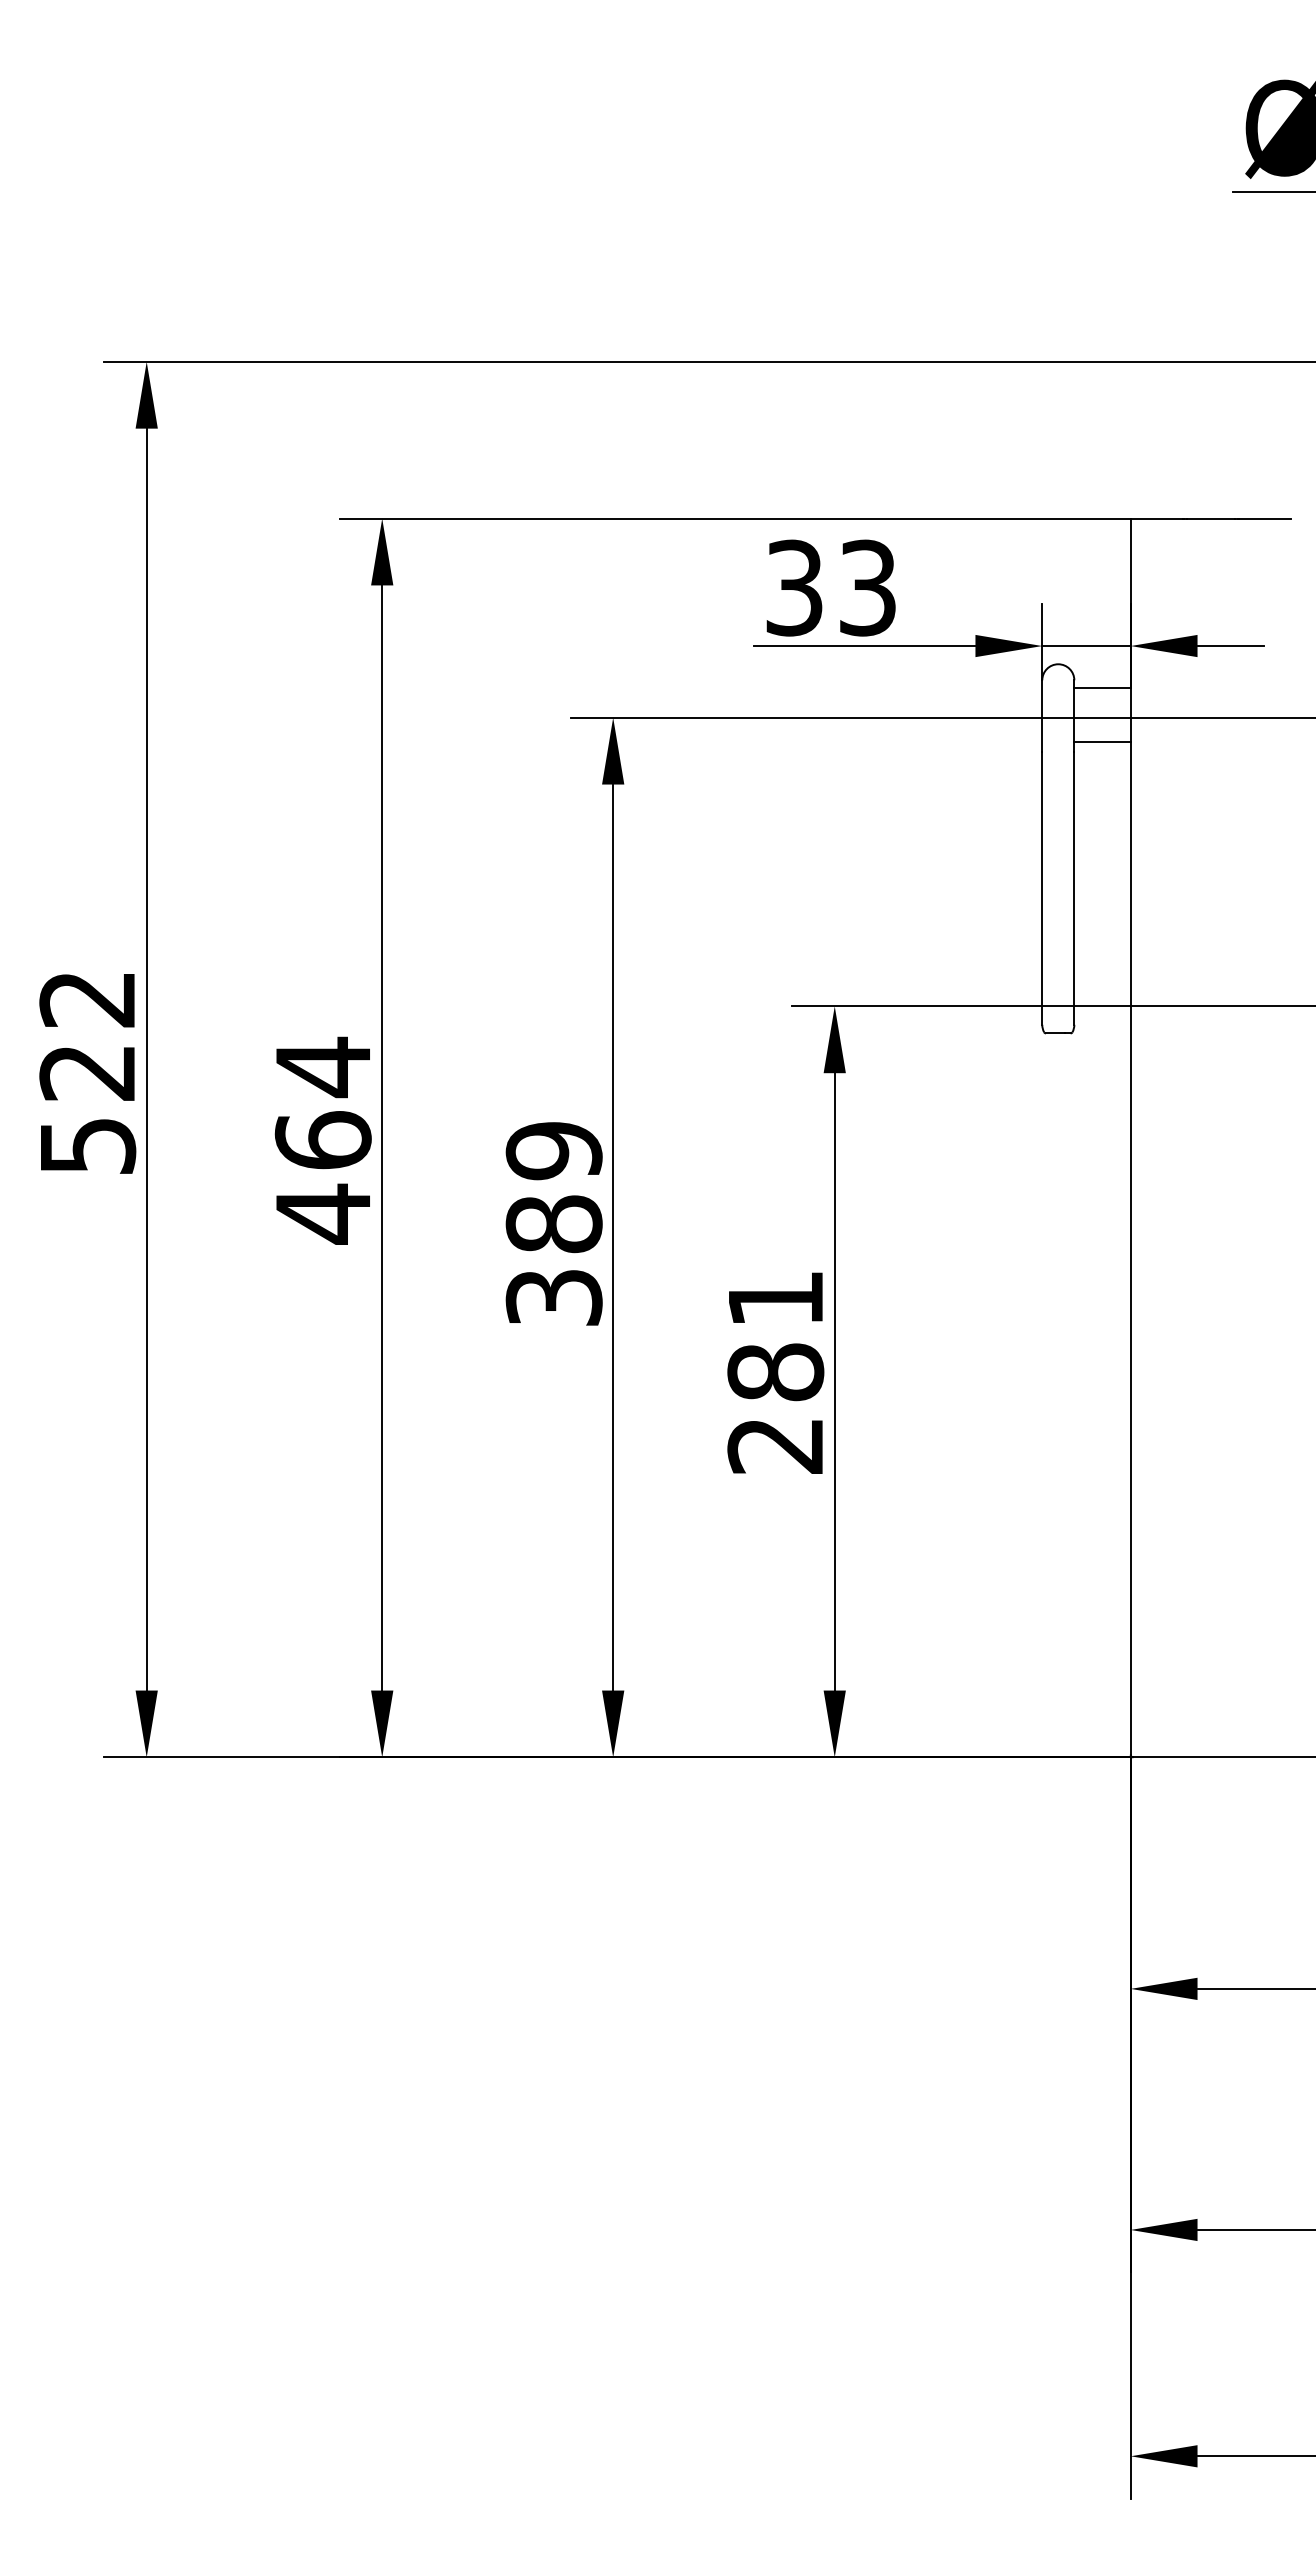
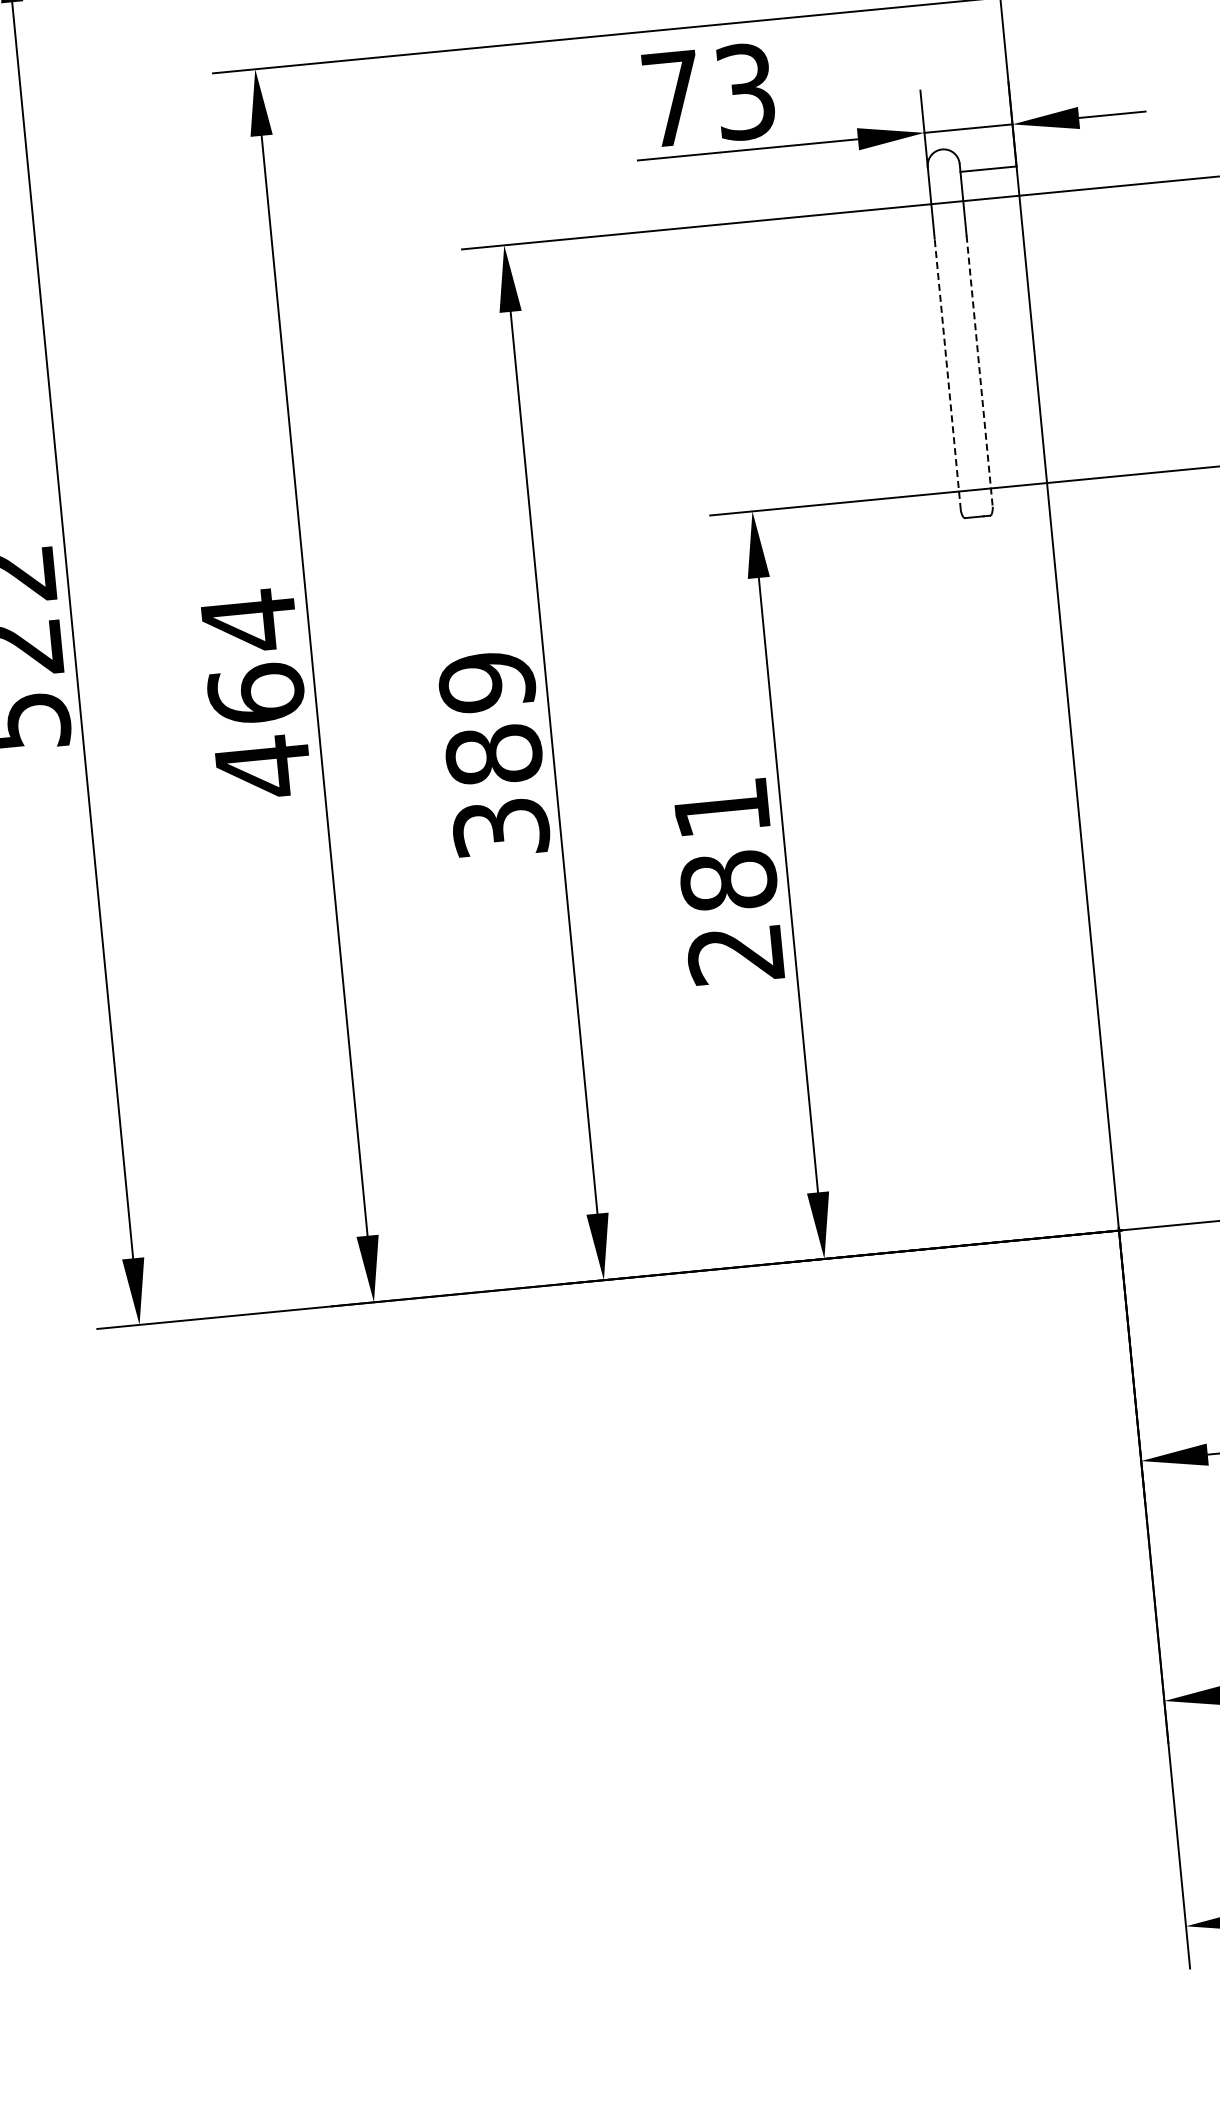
text: (794, 587) -> (672, 98), 33 -> 73
line: (1102, 741) -> (993, 222), removed
line: (1042, 888) -> (947, 374), solid -> dashed
line: (1074, 889) -> (979, 372), solid -> dashed

